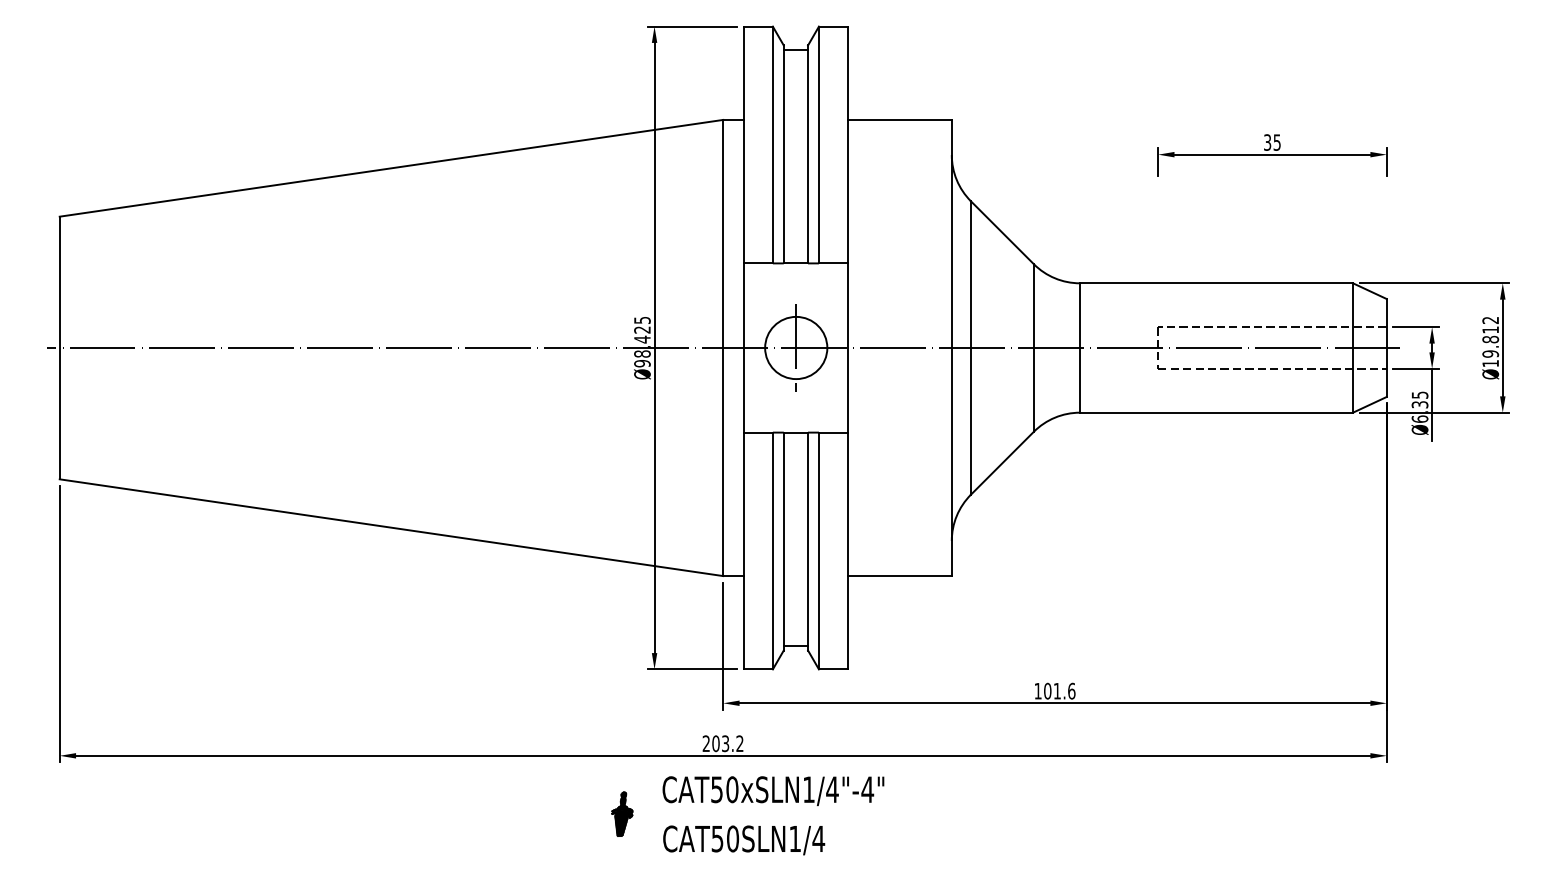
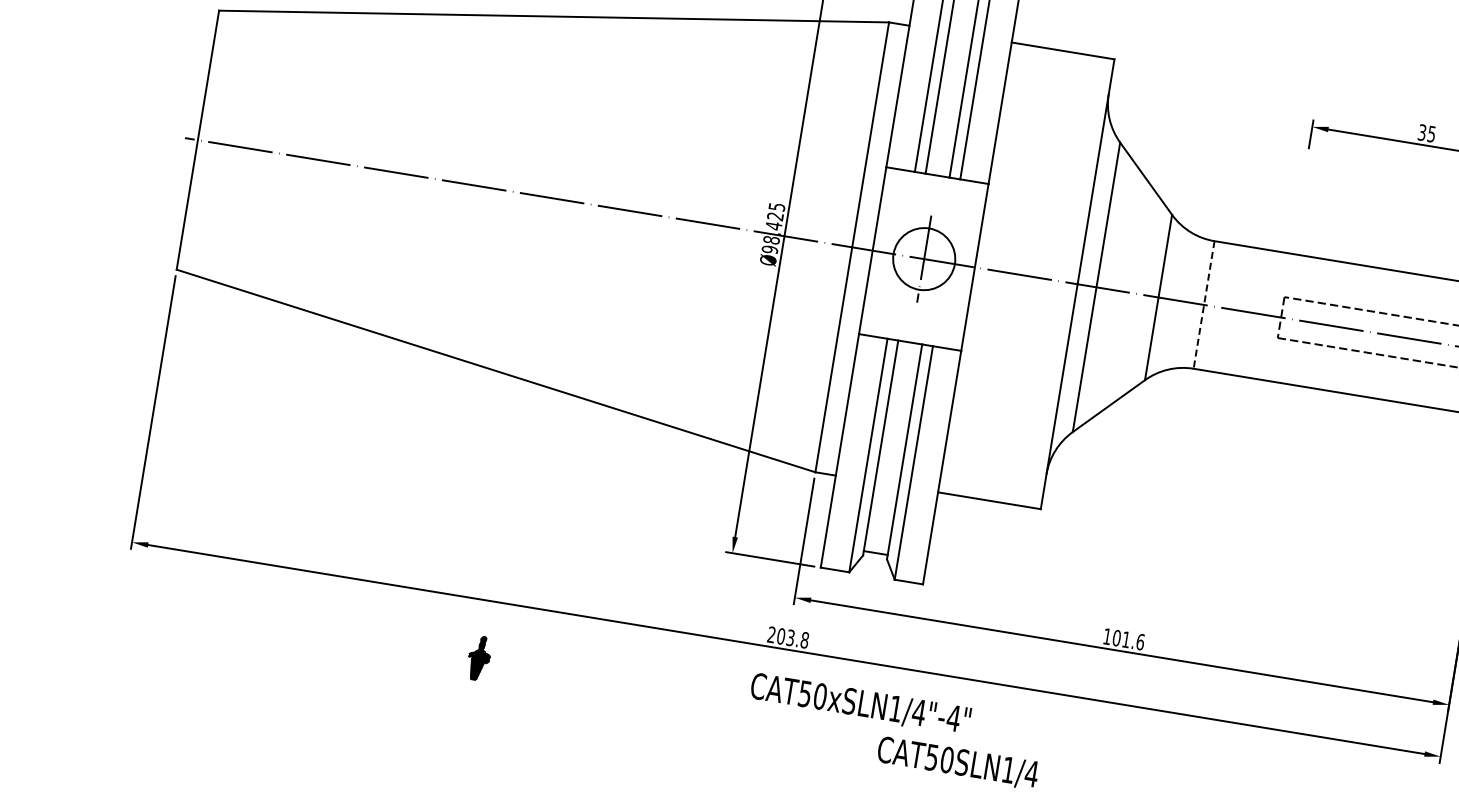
line: (1080, 348) -> (1204, 305), solid -> dashed
text: (739, 743) -> (804, 639), 203.2 -> 203.8
text: (773, 791) -> (860, 704), moved
part: (622, 813) -> (479, 657), moved
text: (744, 840) -> (958, 763), moved

